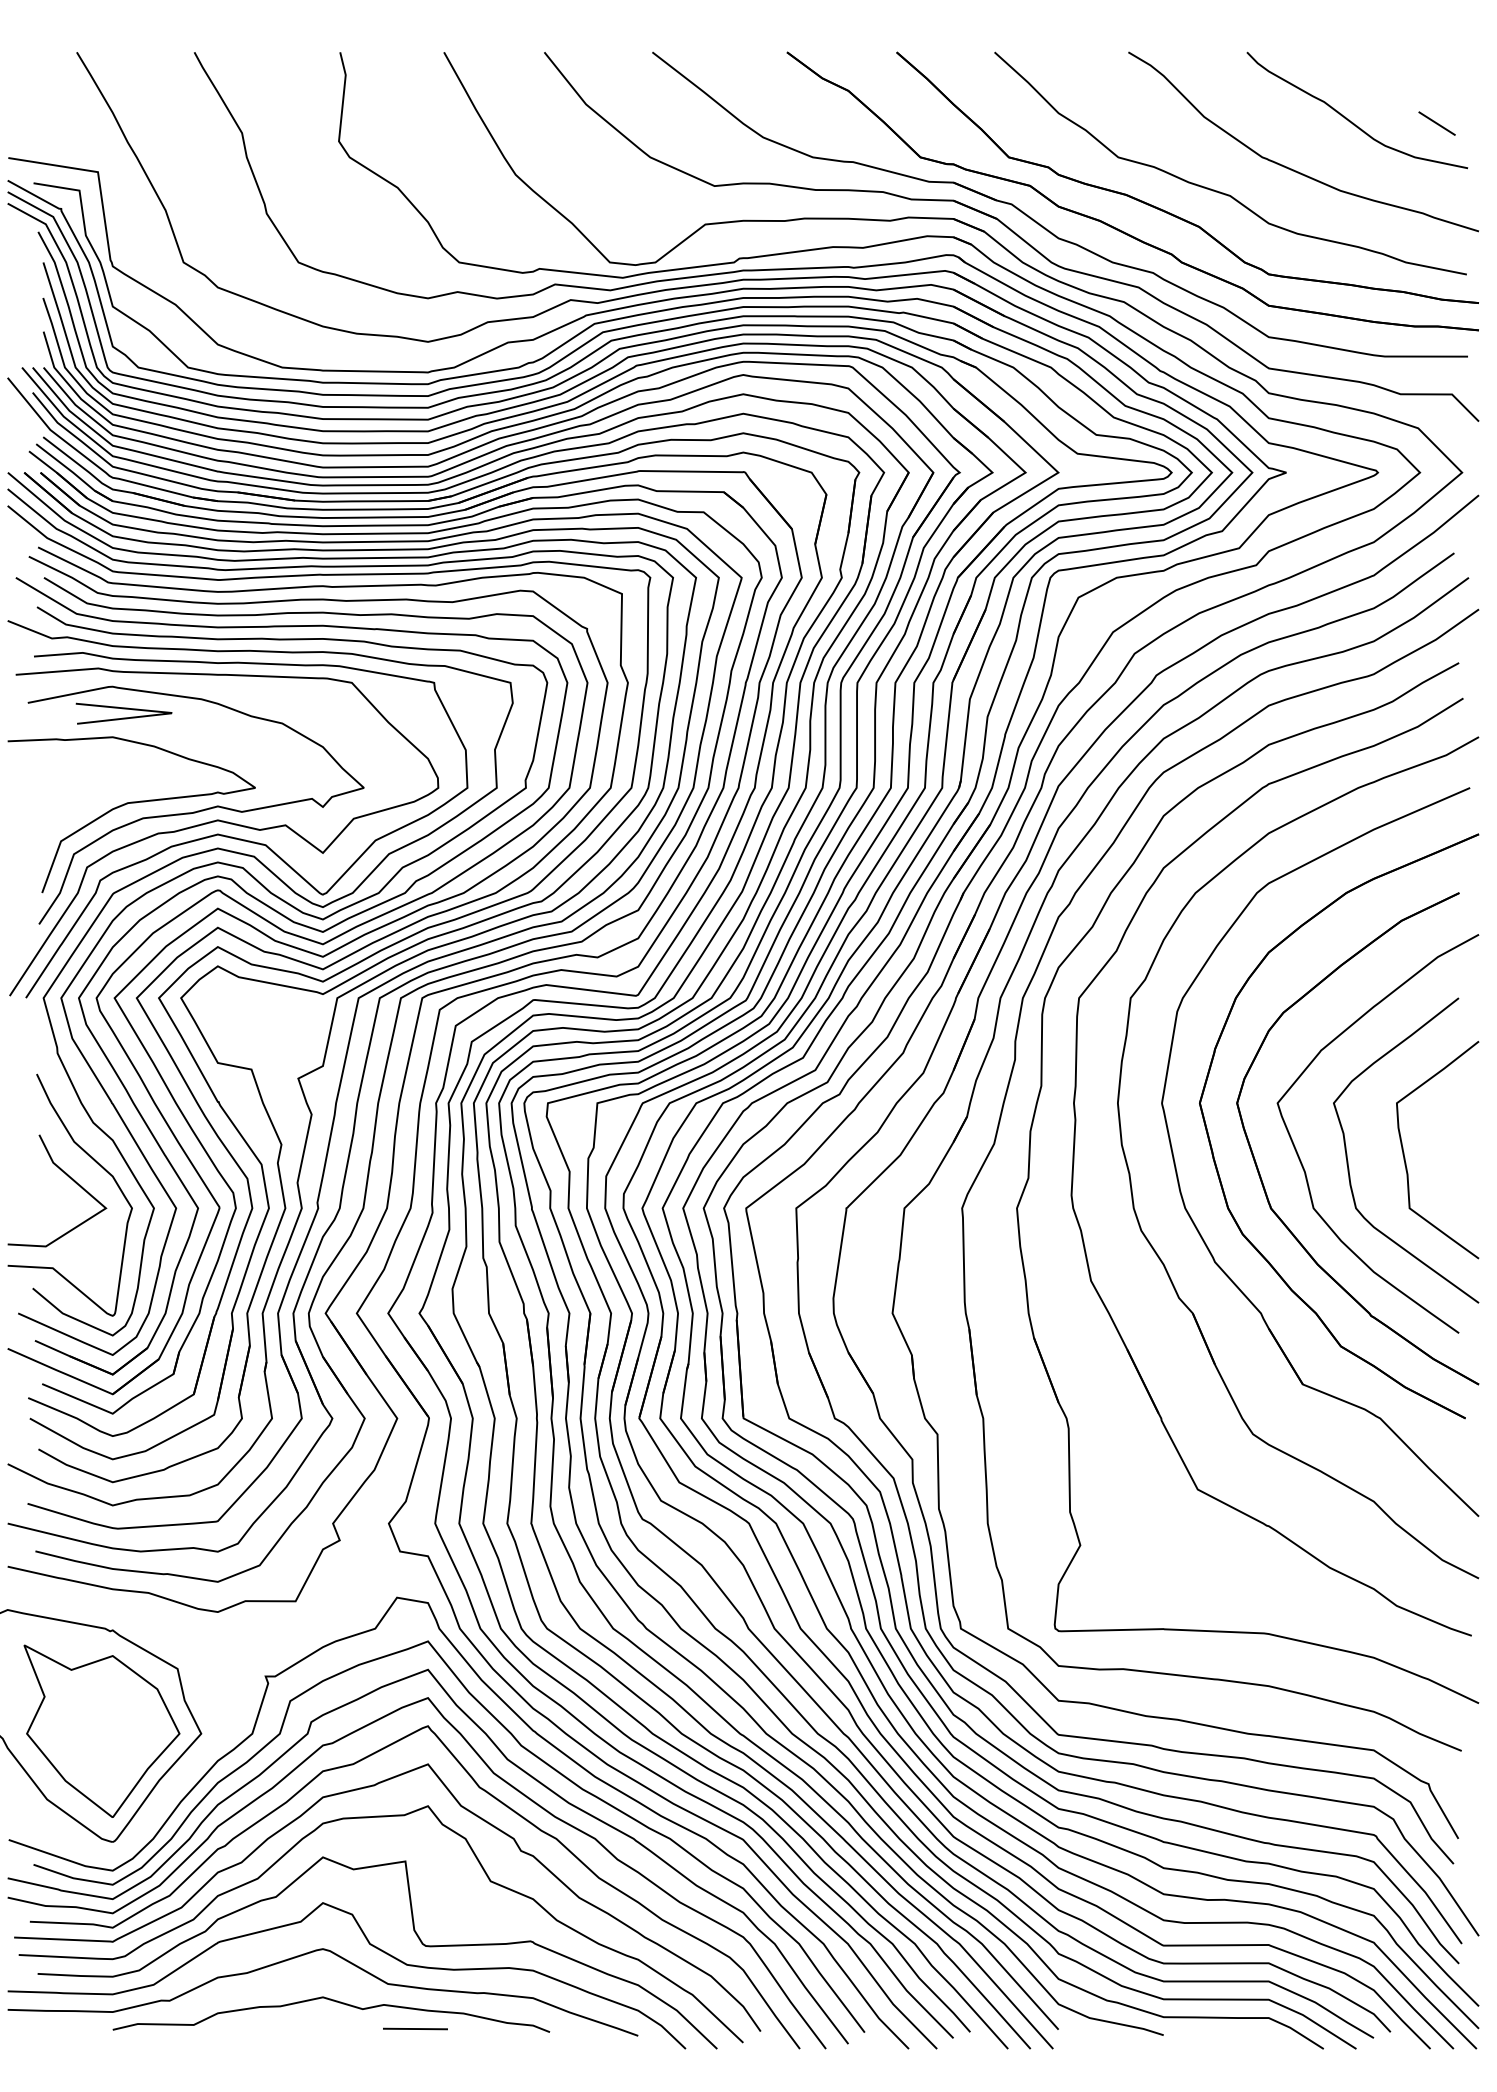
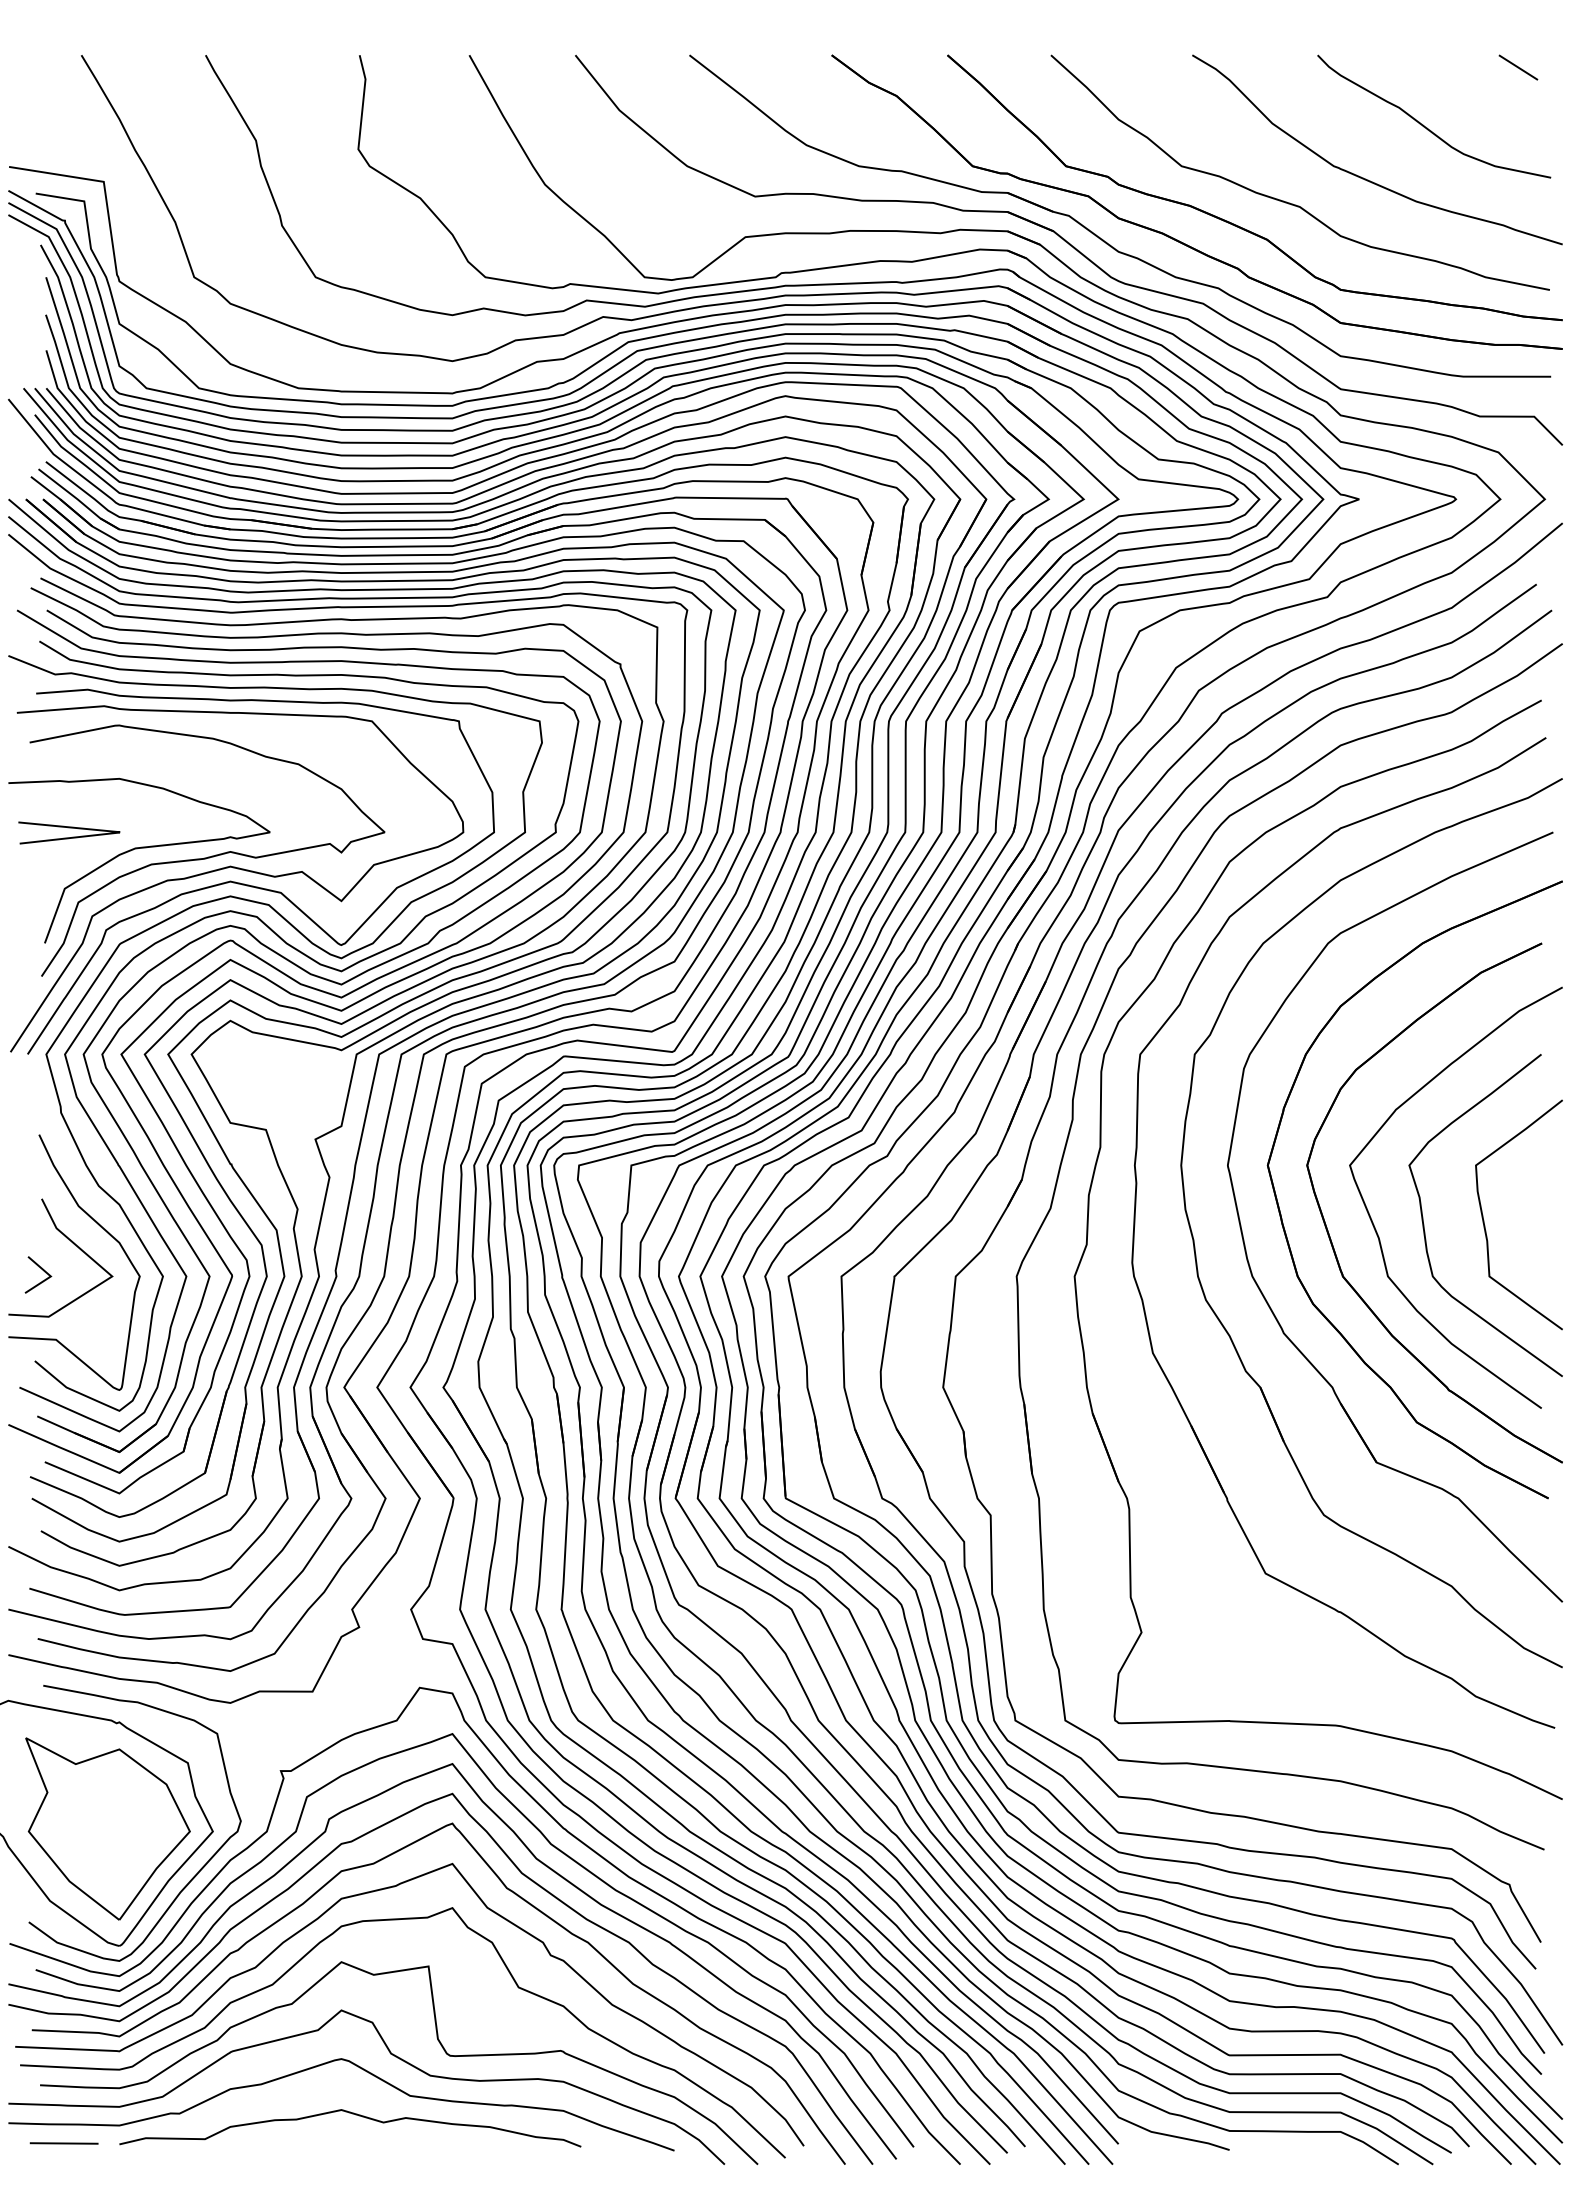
line: (1437, 123) -> (1518, 67), moved
curve: (124, 709) -> (69, 828), moved
line: (39, 1202) -> (42, 1270), added
curve: (181, 1778) -> (191, 1878), added
line: (414, 2029) -> (63, 2143), moved

